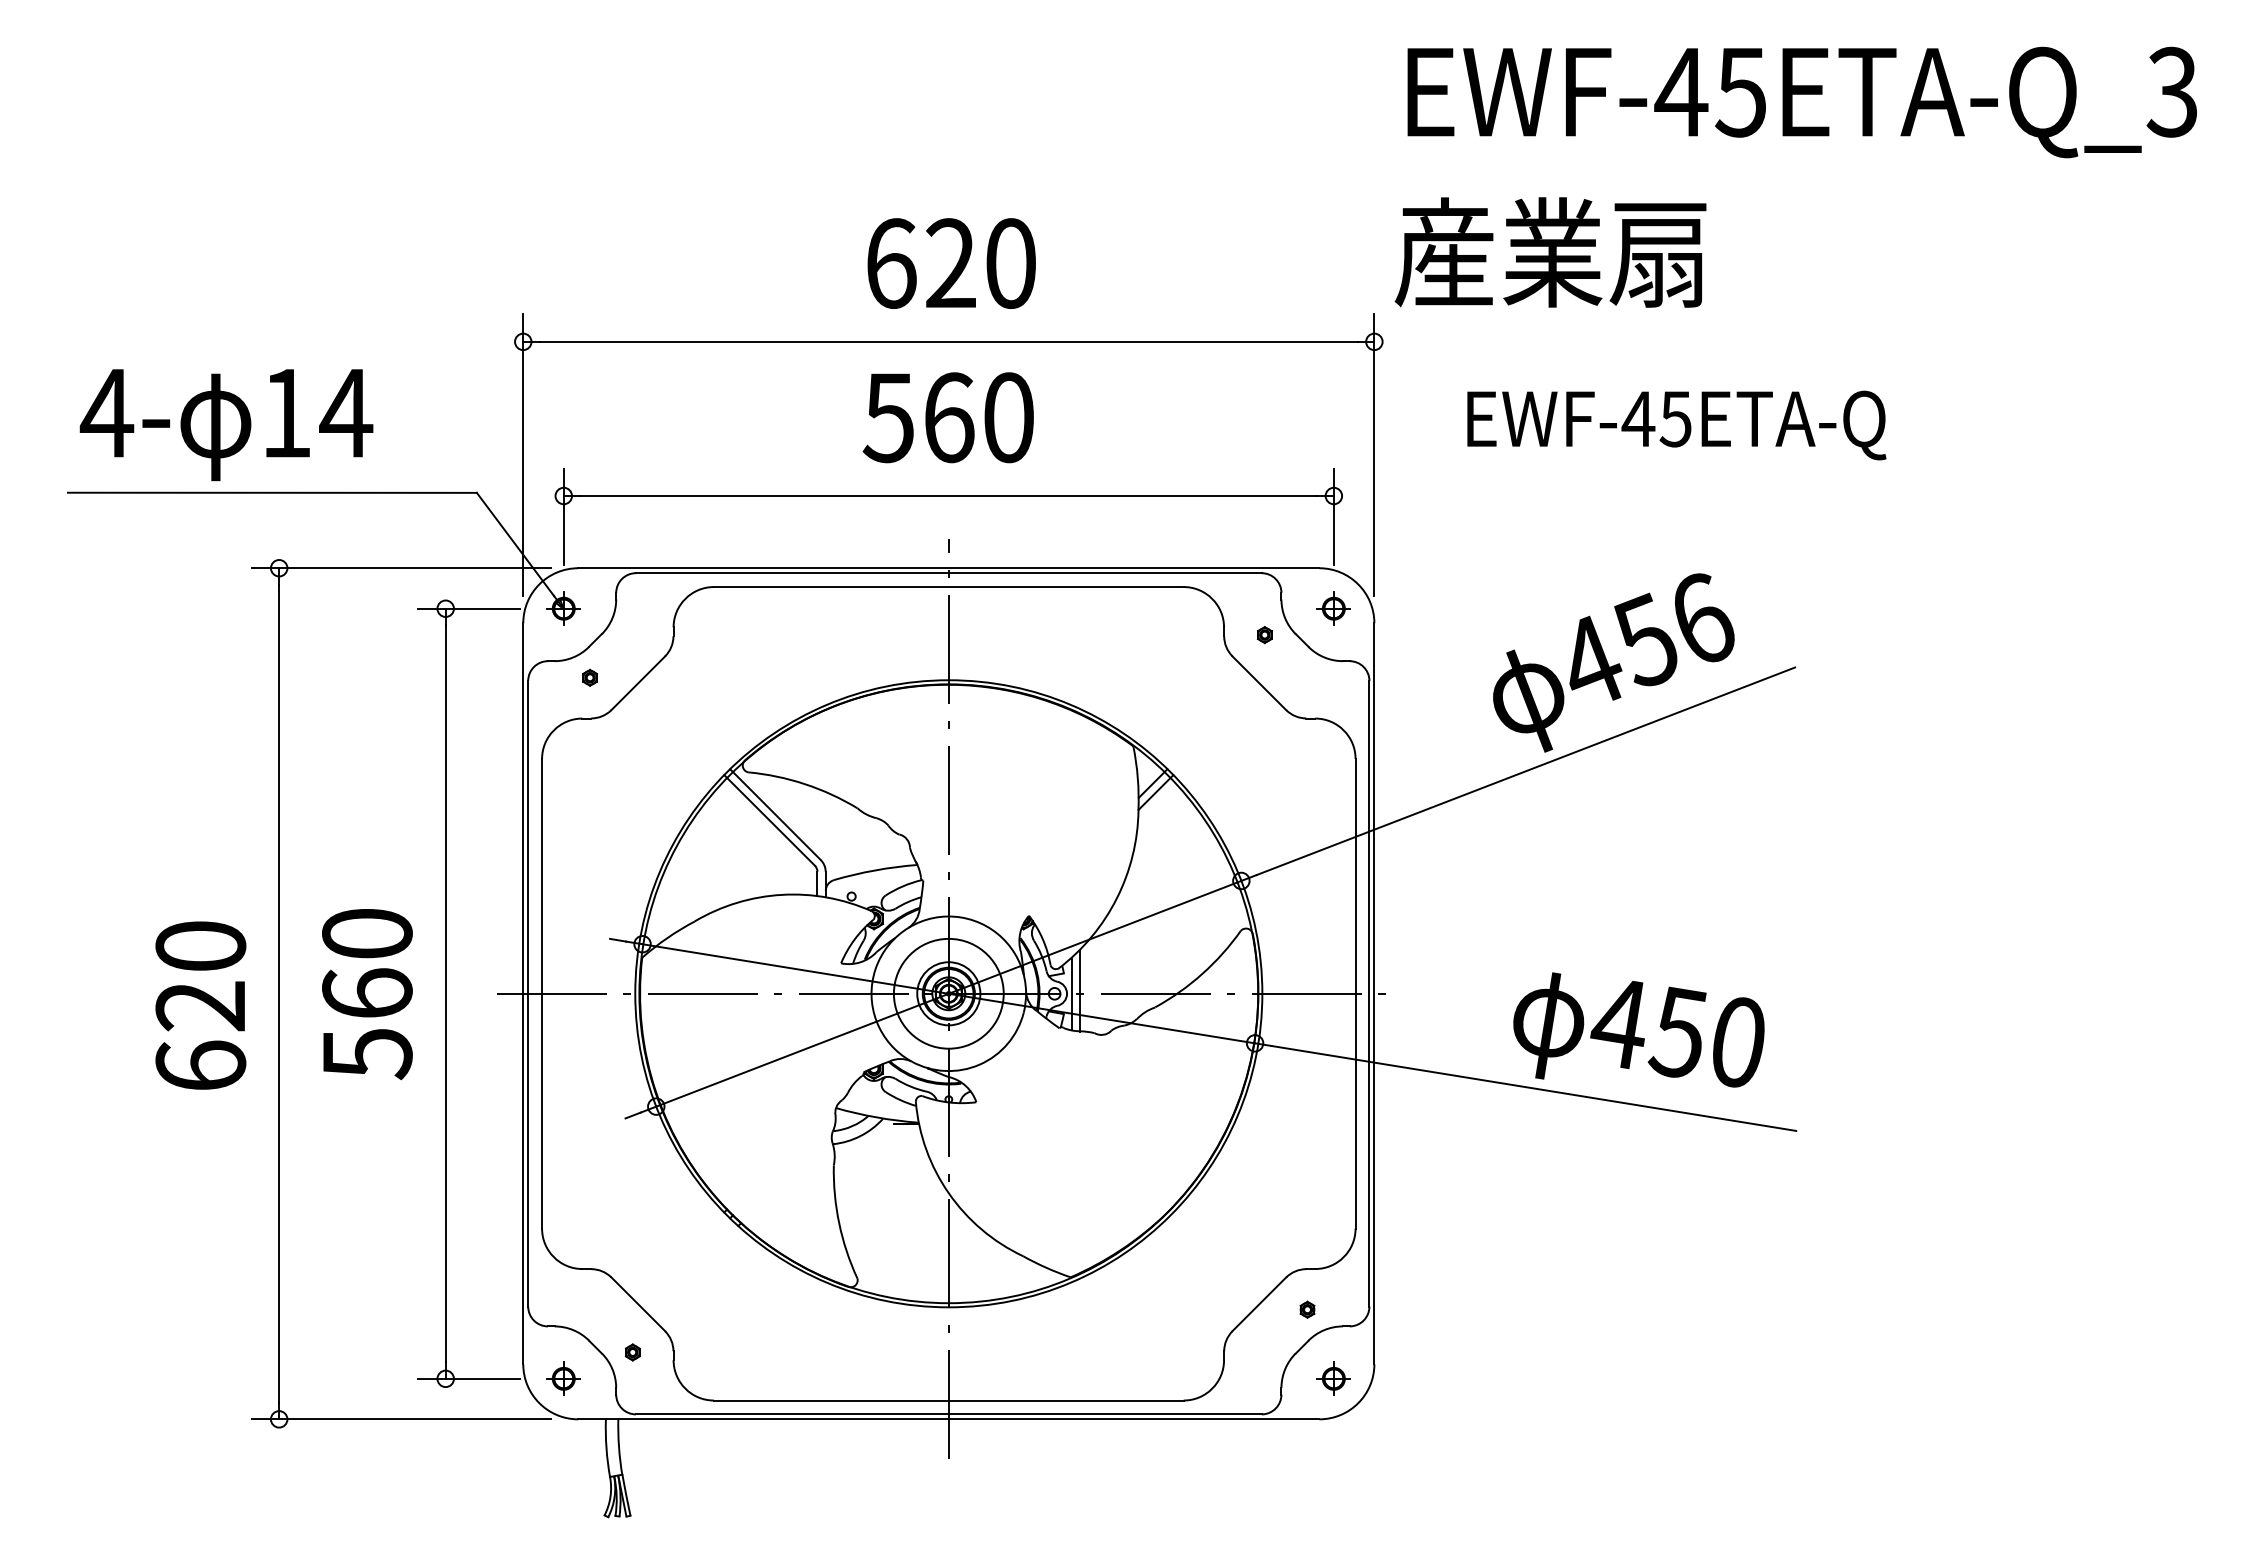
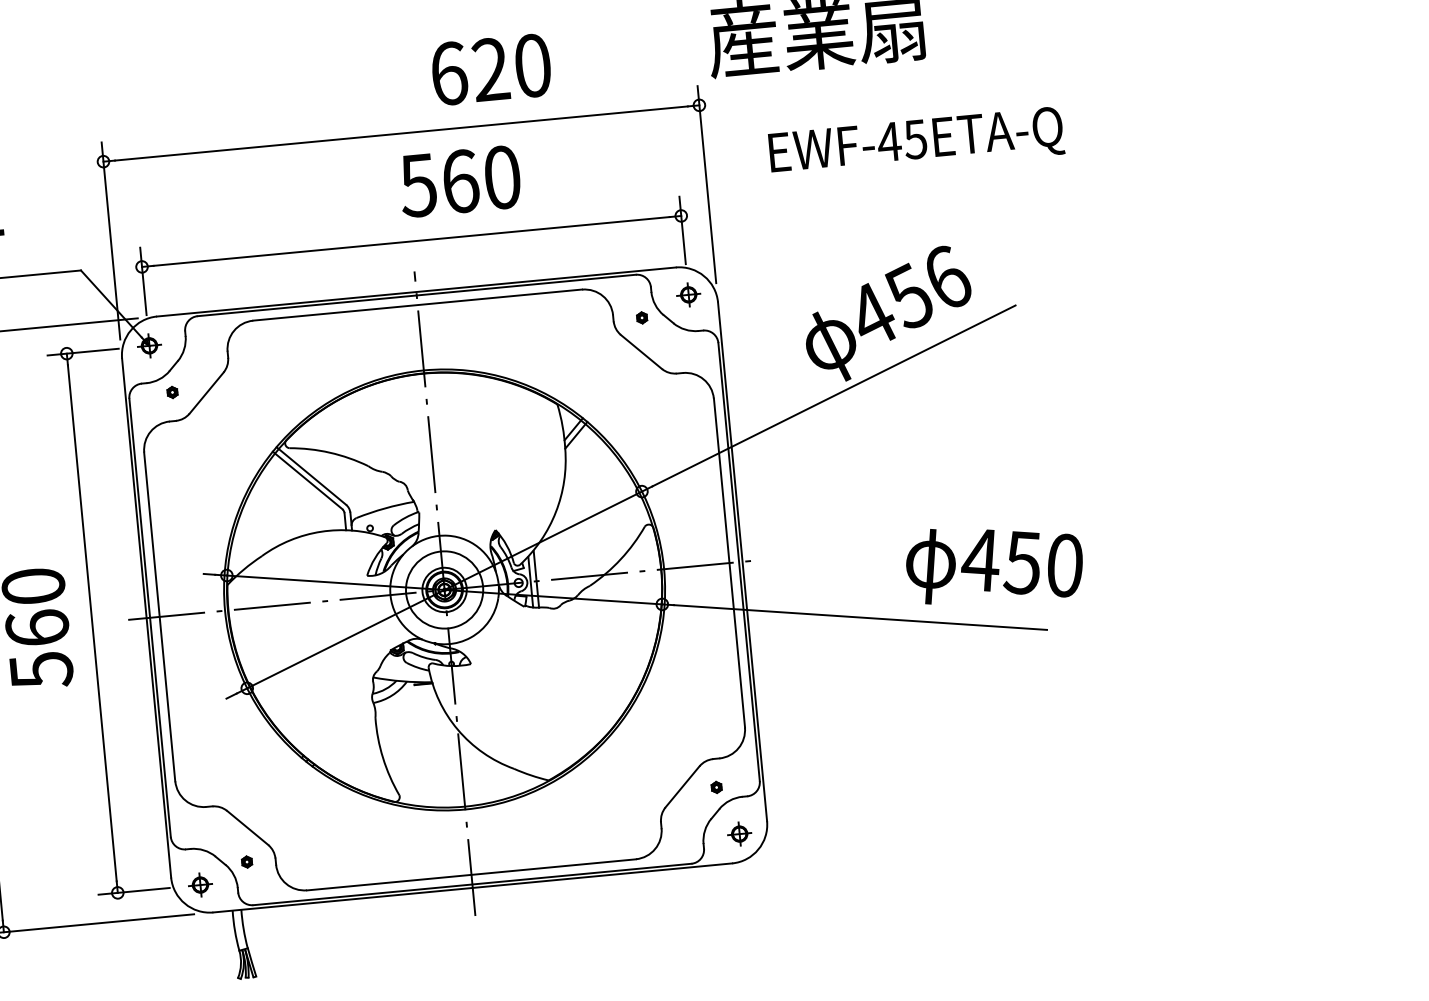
text: (951, 263) -> (491, 69), moved
text: (947, 417) -> (459, 181), moved
text: (1638, 1029) -> (994, 563), moved

